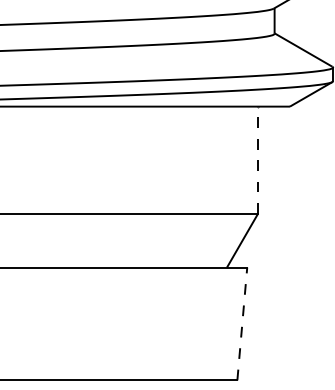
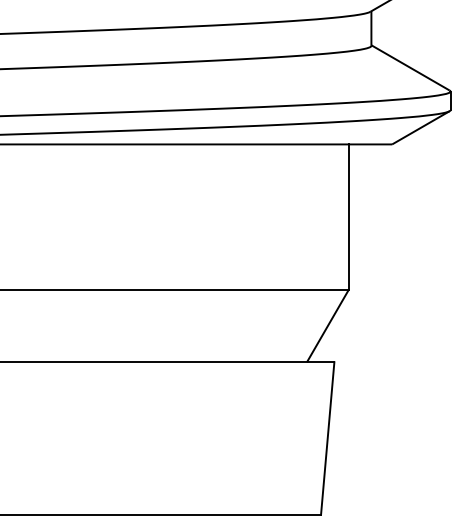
line: (257, 160) -> (348, 217), dashed -> solid
line: (242, 323) -> (327, 438), dashed -> solid

